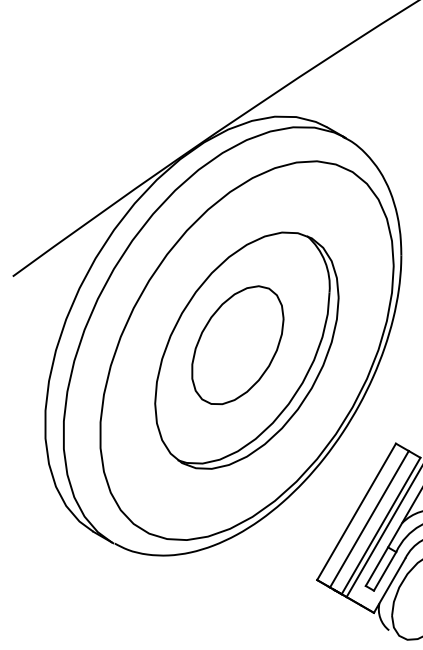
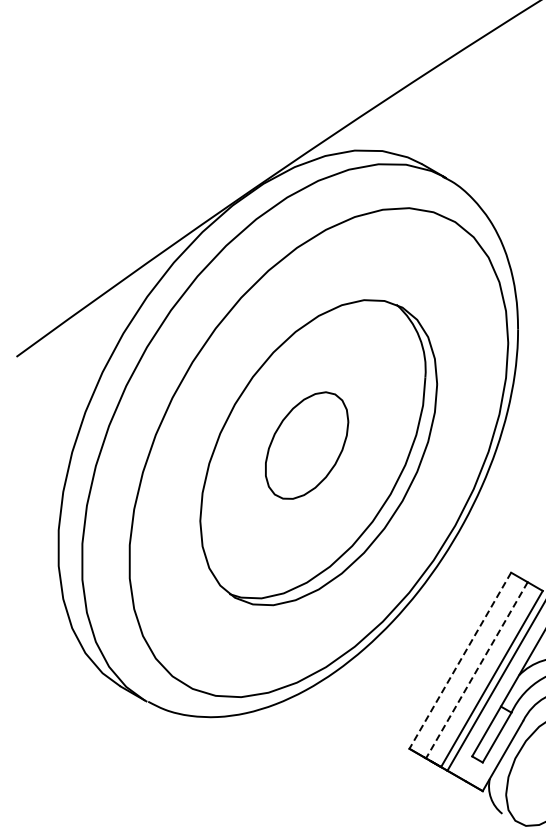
part: (237, 345) -> (306, 445), size x0.7
line: (356, 511) -> (460, 660), solid -> dashed
line: (369, 519) -> (476, 670), solid -> dashed

